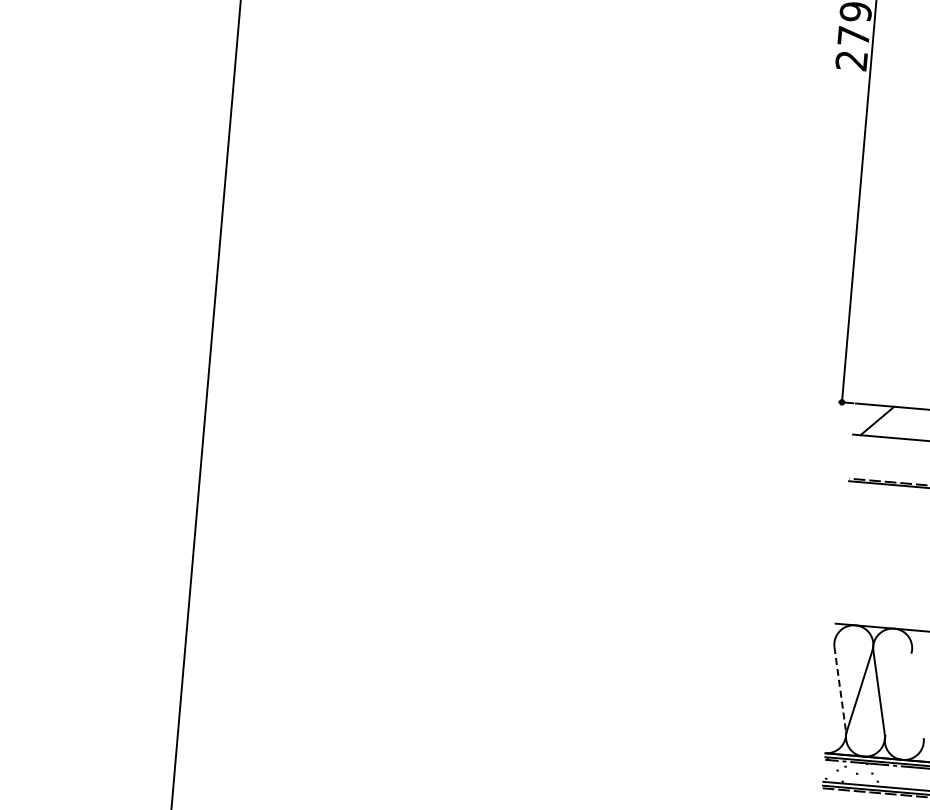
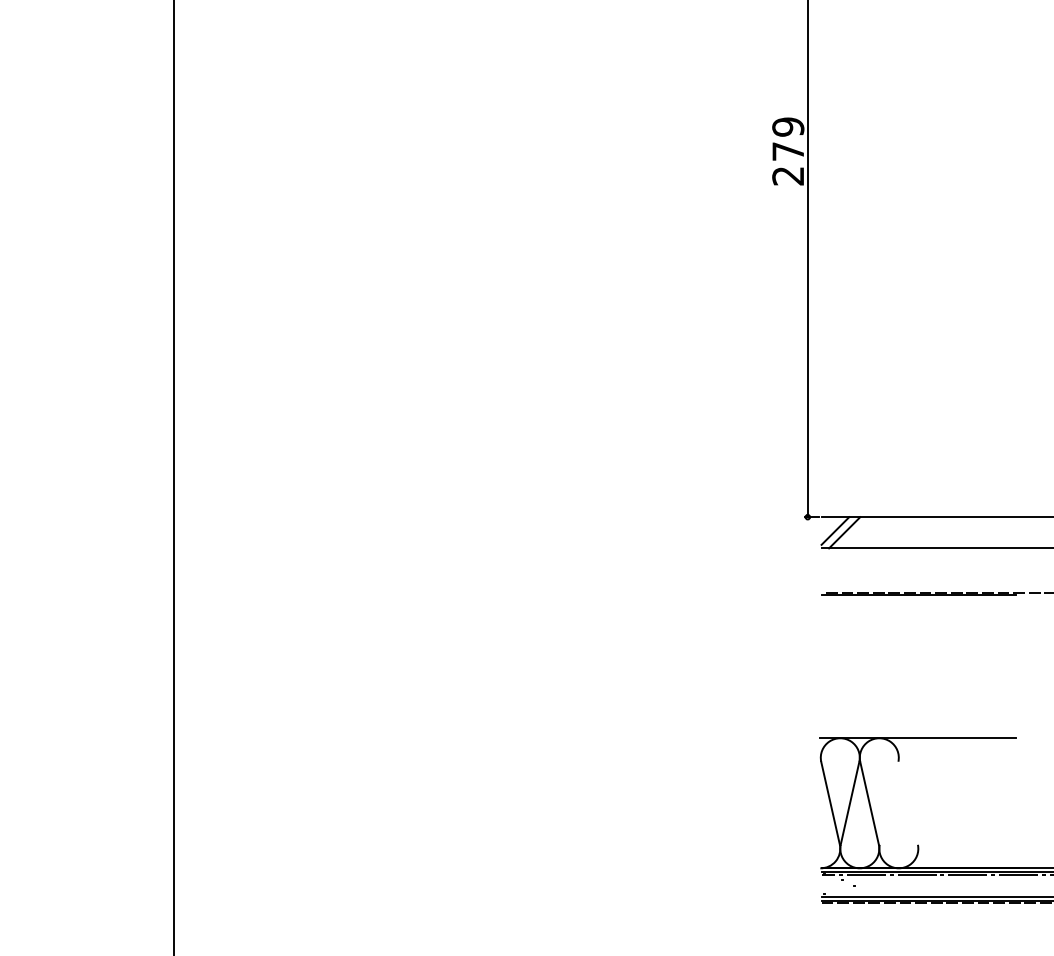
line: (868, 417) -> (835, 530), added
line: (840, 689) -> (830, 803), dashed -> solid

